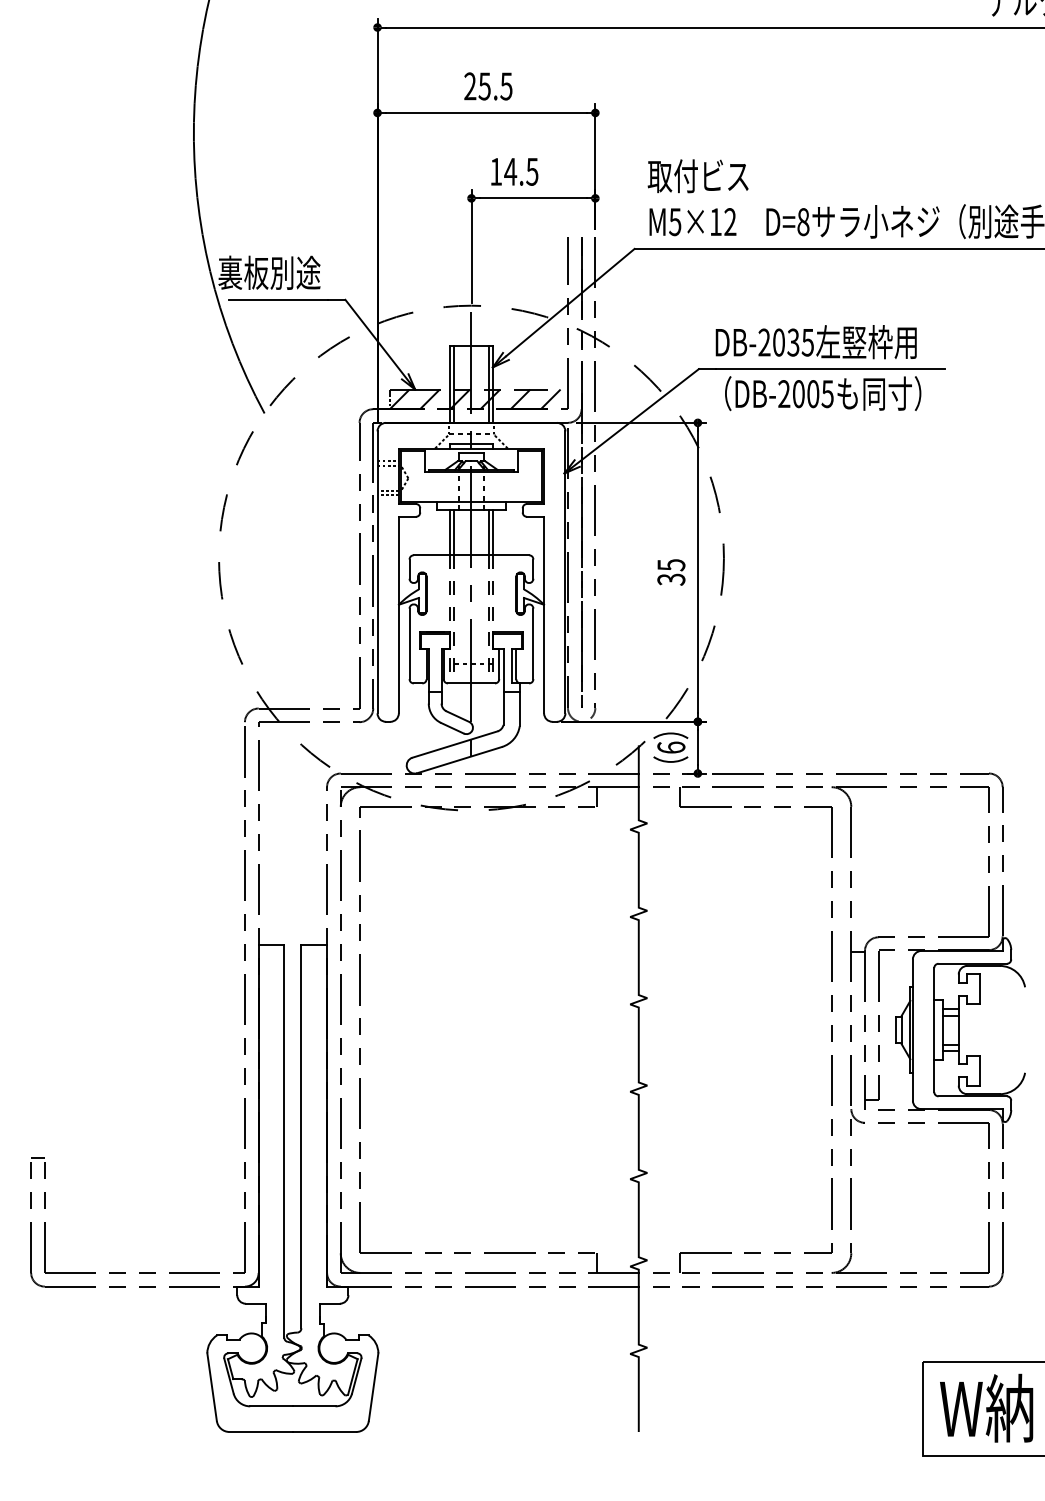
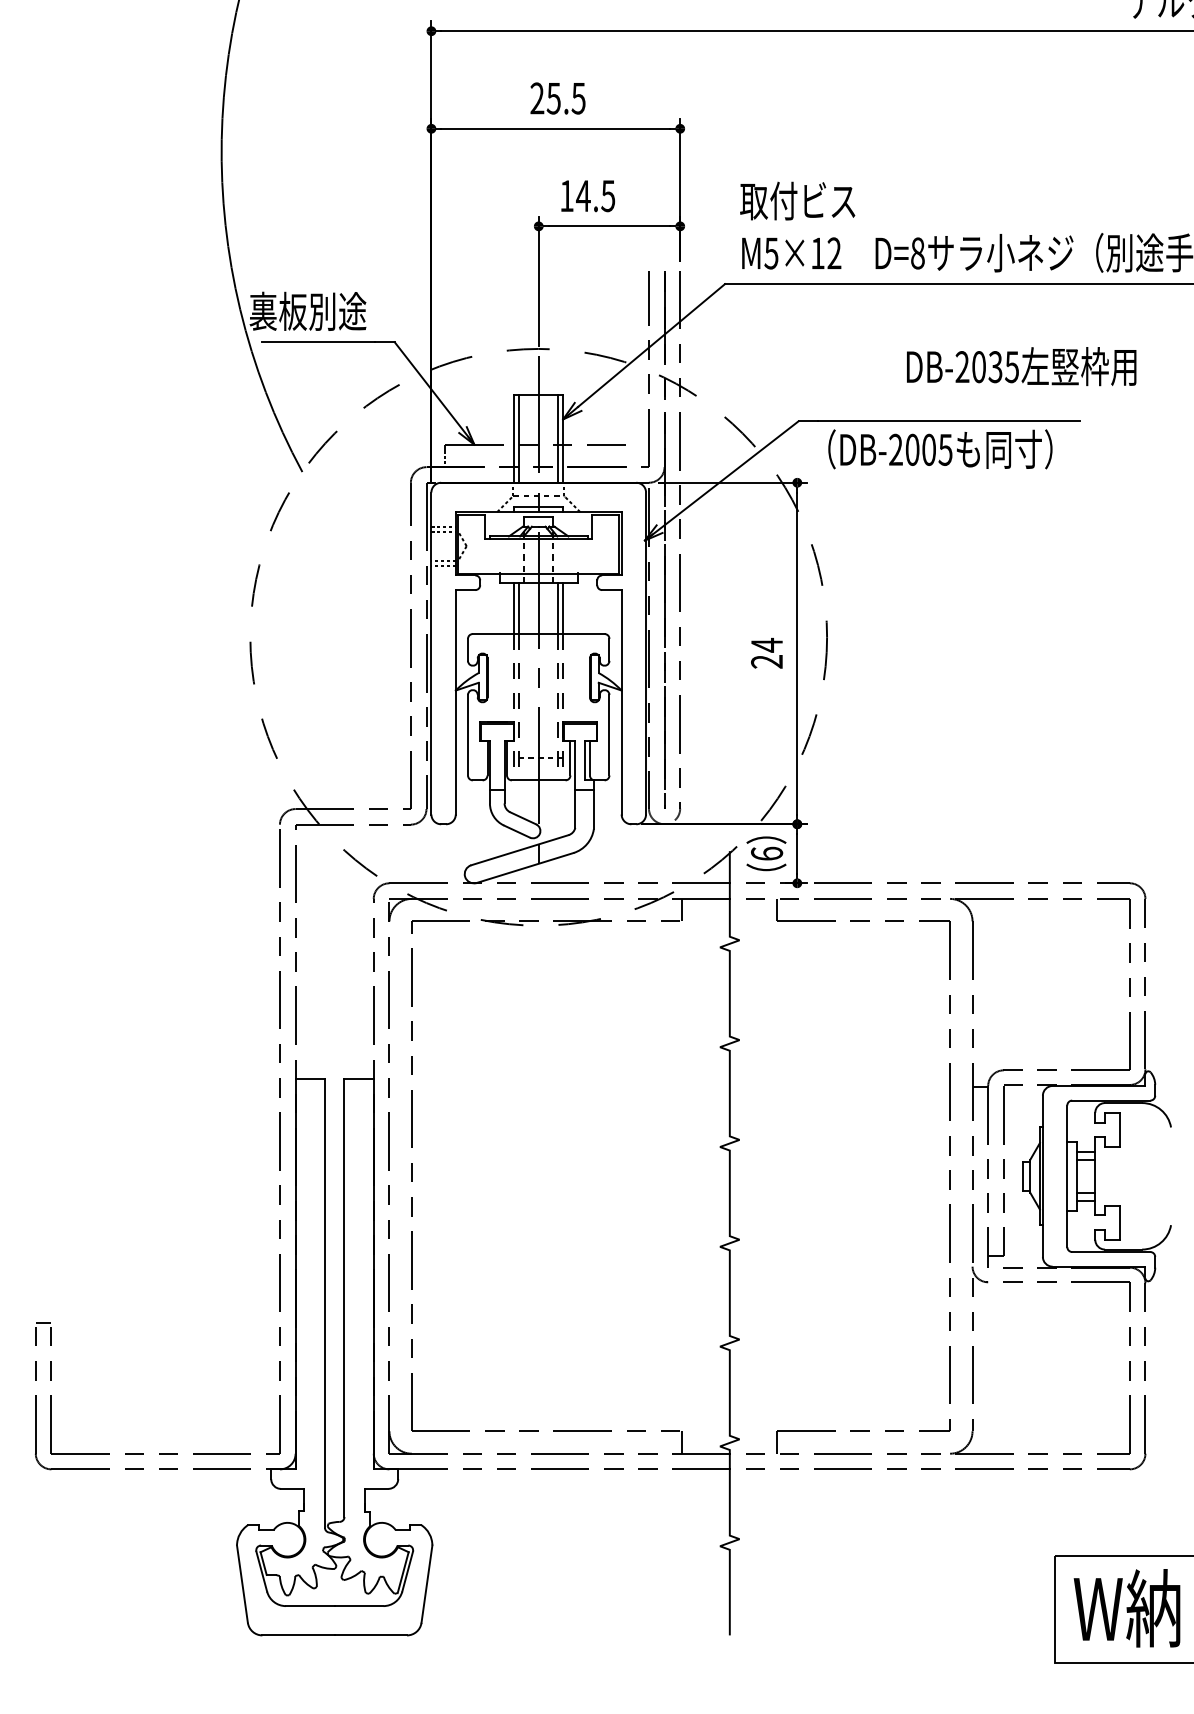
text: (815, 342) -> (1020, 366), moved
hatch: (474, 399) -> (542, 456), removed
text: (671, 571) -> (767, 652), 35 -> 24

